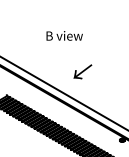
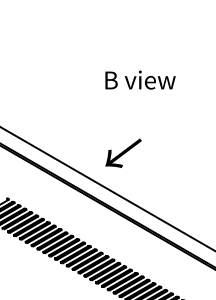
text: (64, 35) -> (140, 79), moved
text: (82, 71) -> (122, 152), moved

